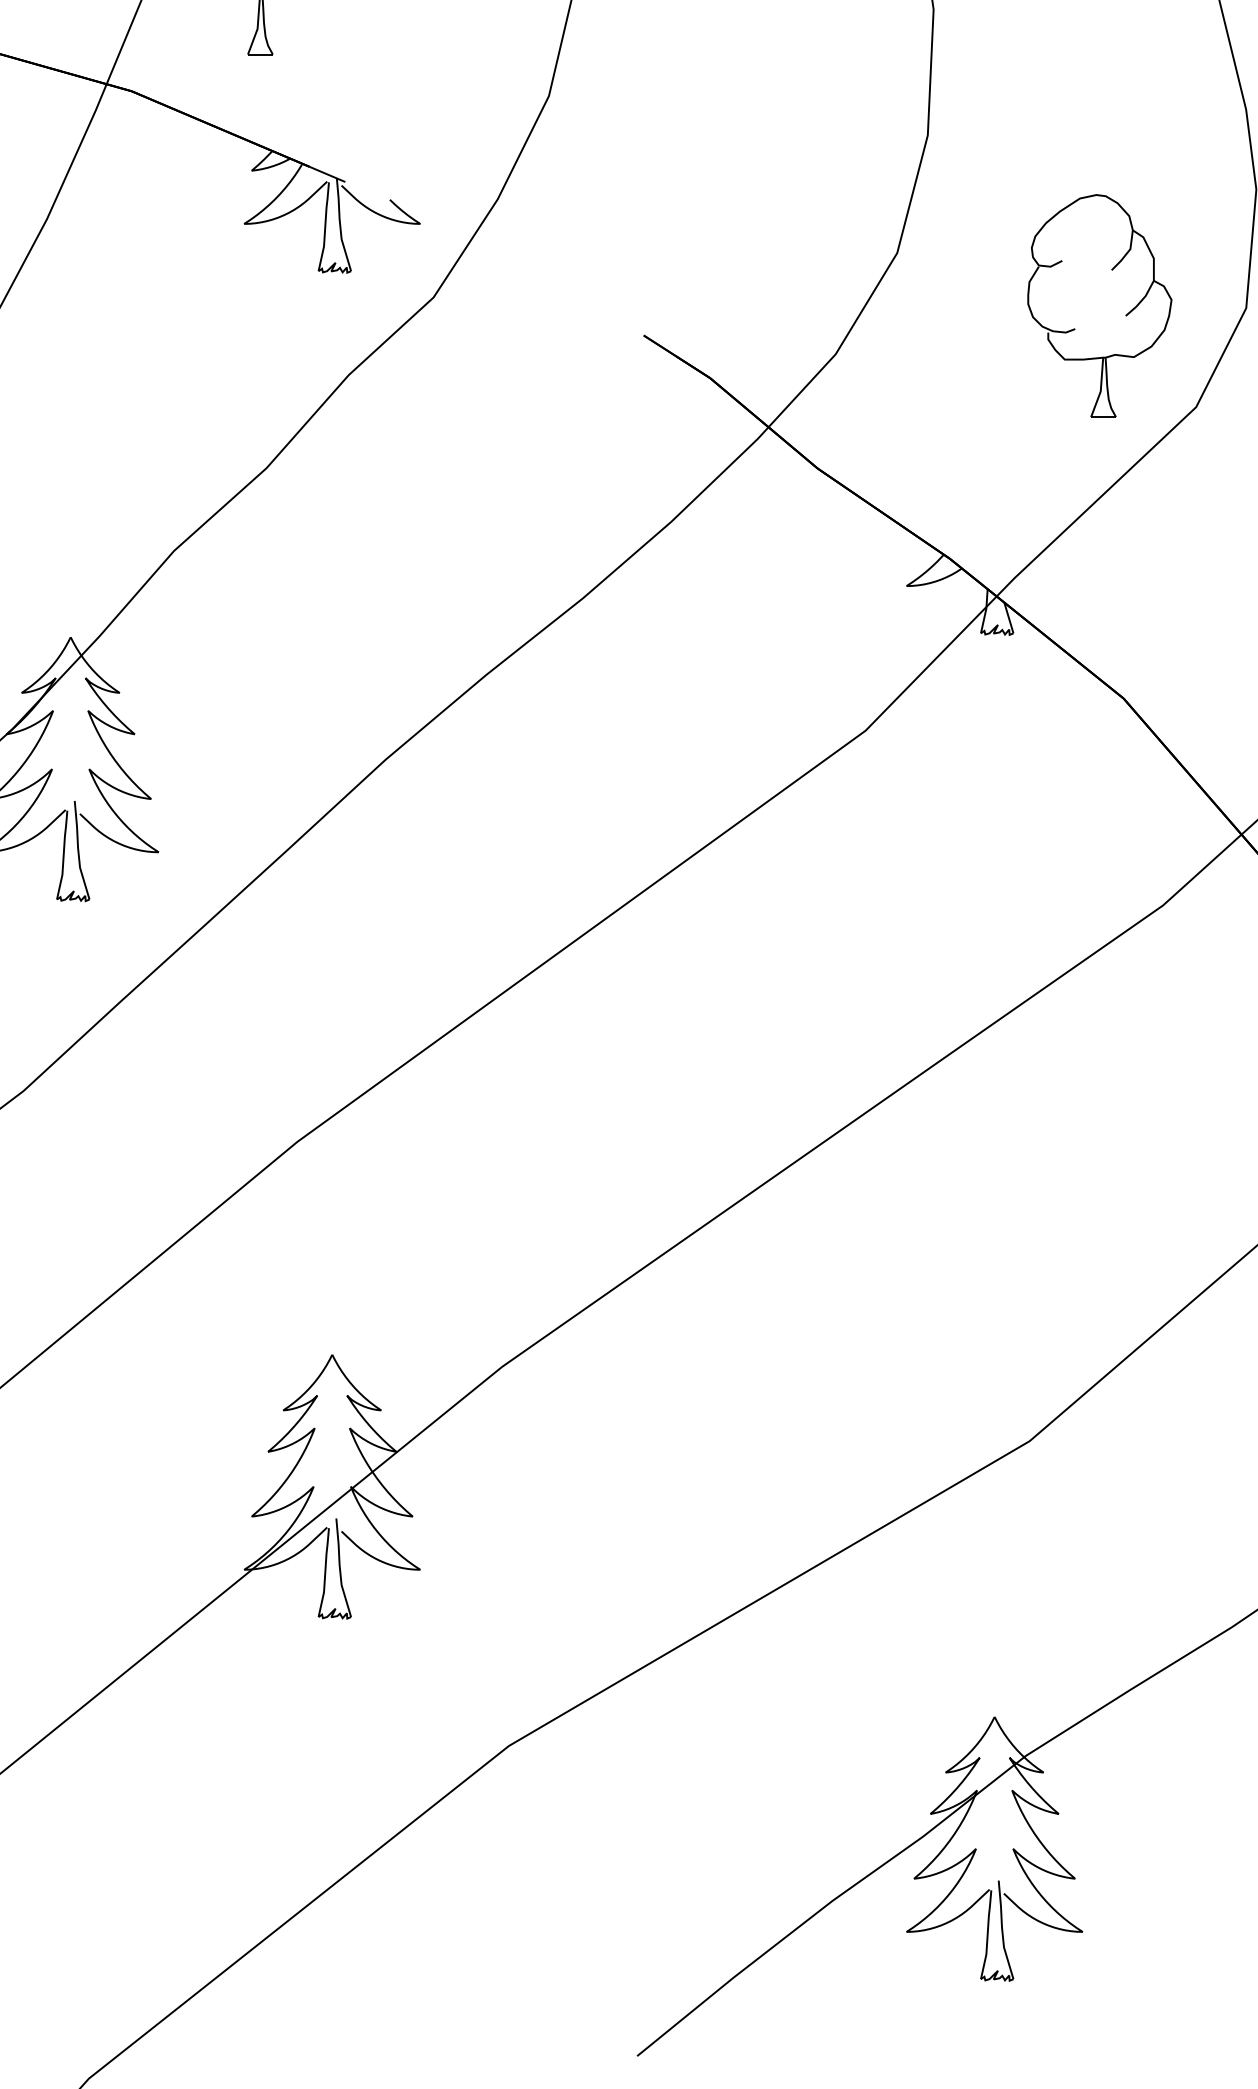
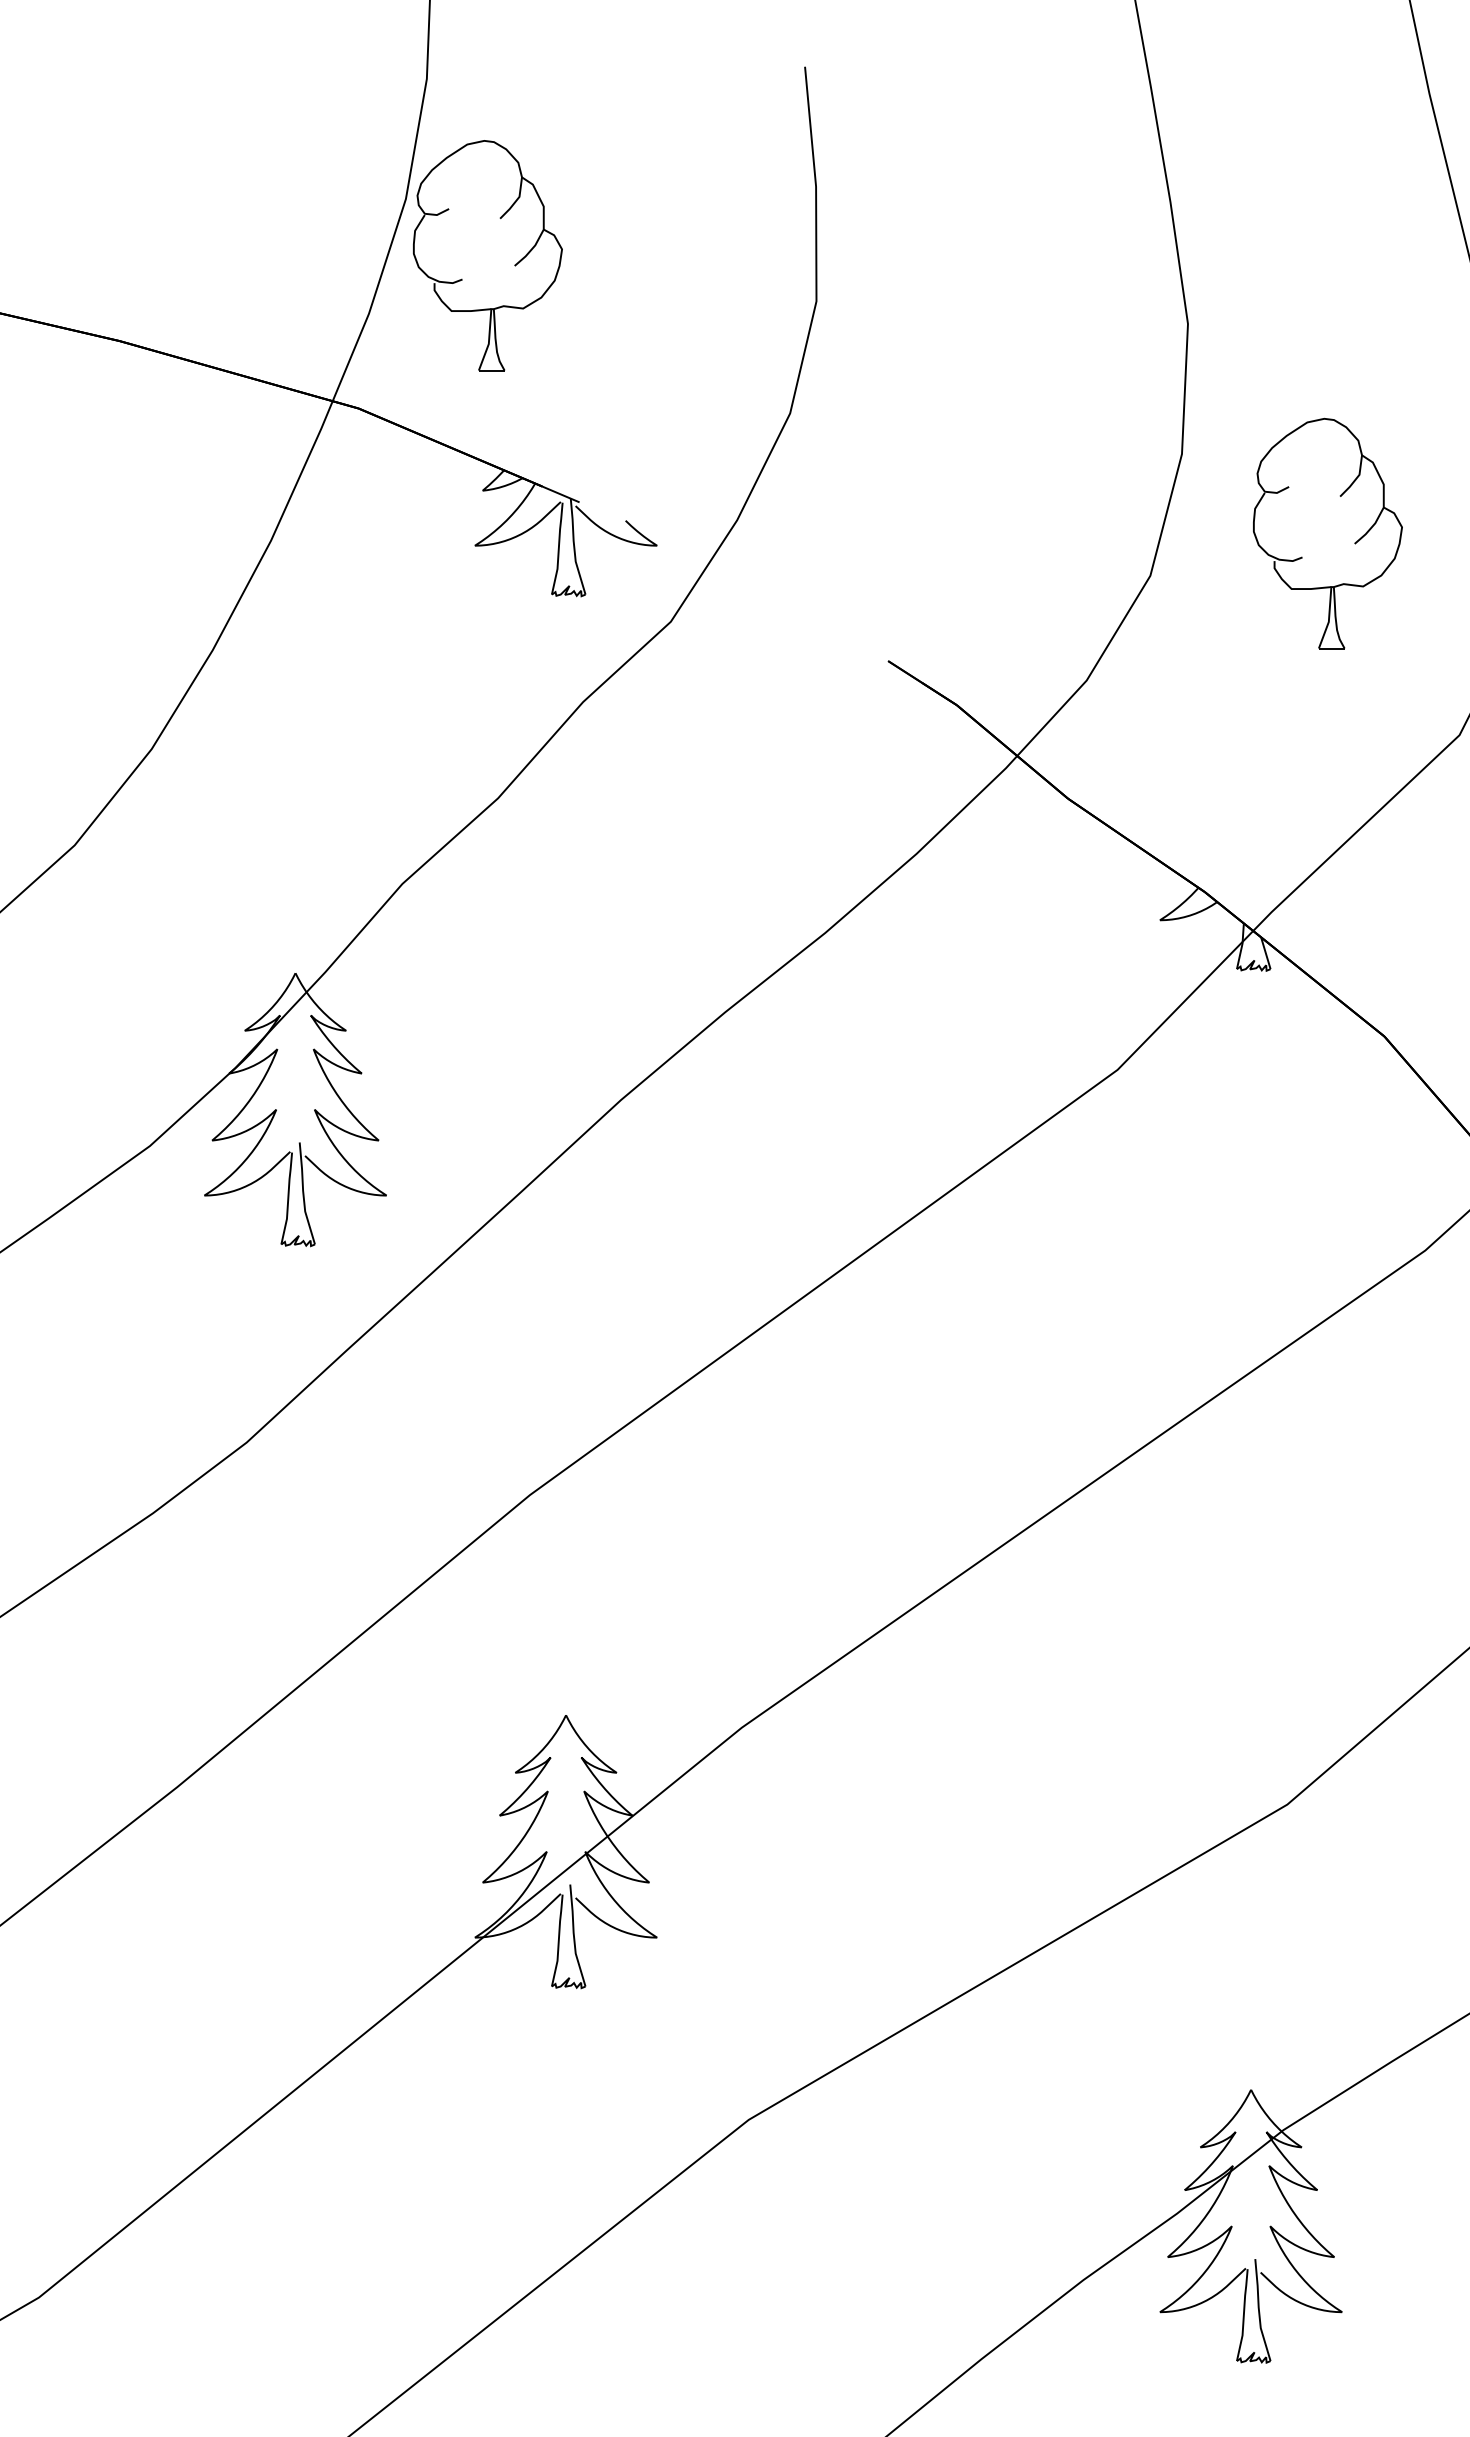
part: (1125, 314) -> (1354, 542), moved

